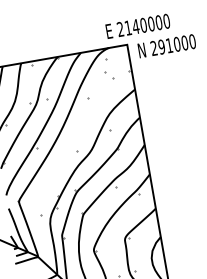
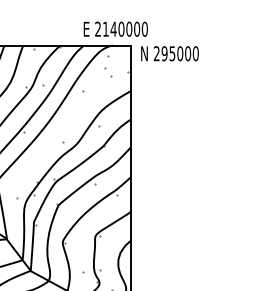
text: (137, 25) -> (115, 28), moved
text: (169, 45) -> (172, 53), 291000 -> 295000

